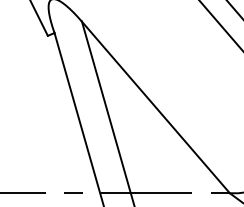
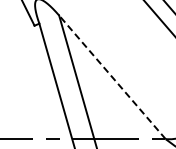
line: (155, 107) -> (112, 77), solid -> dashed

